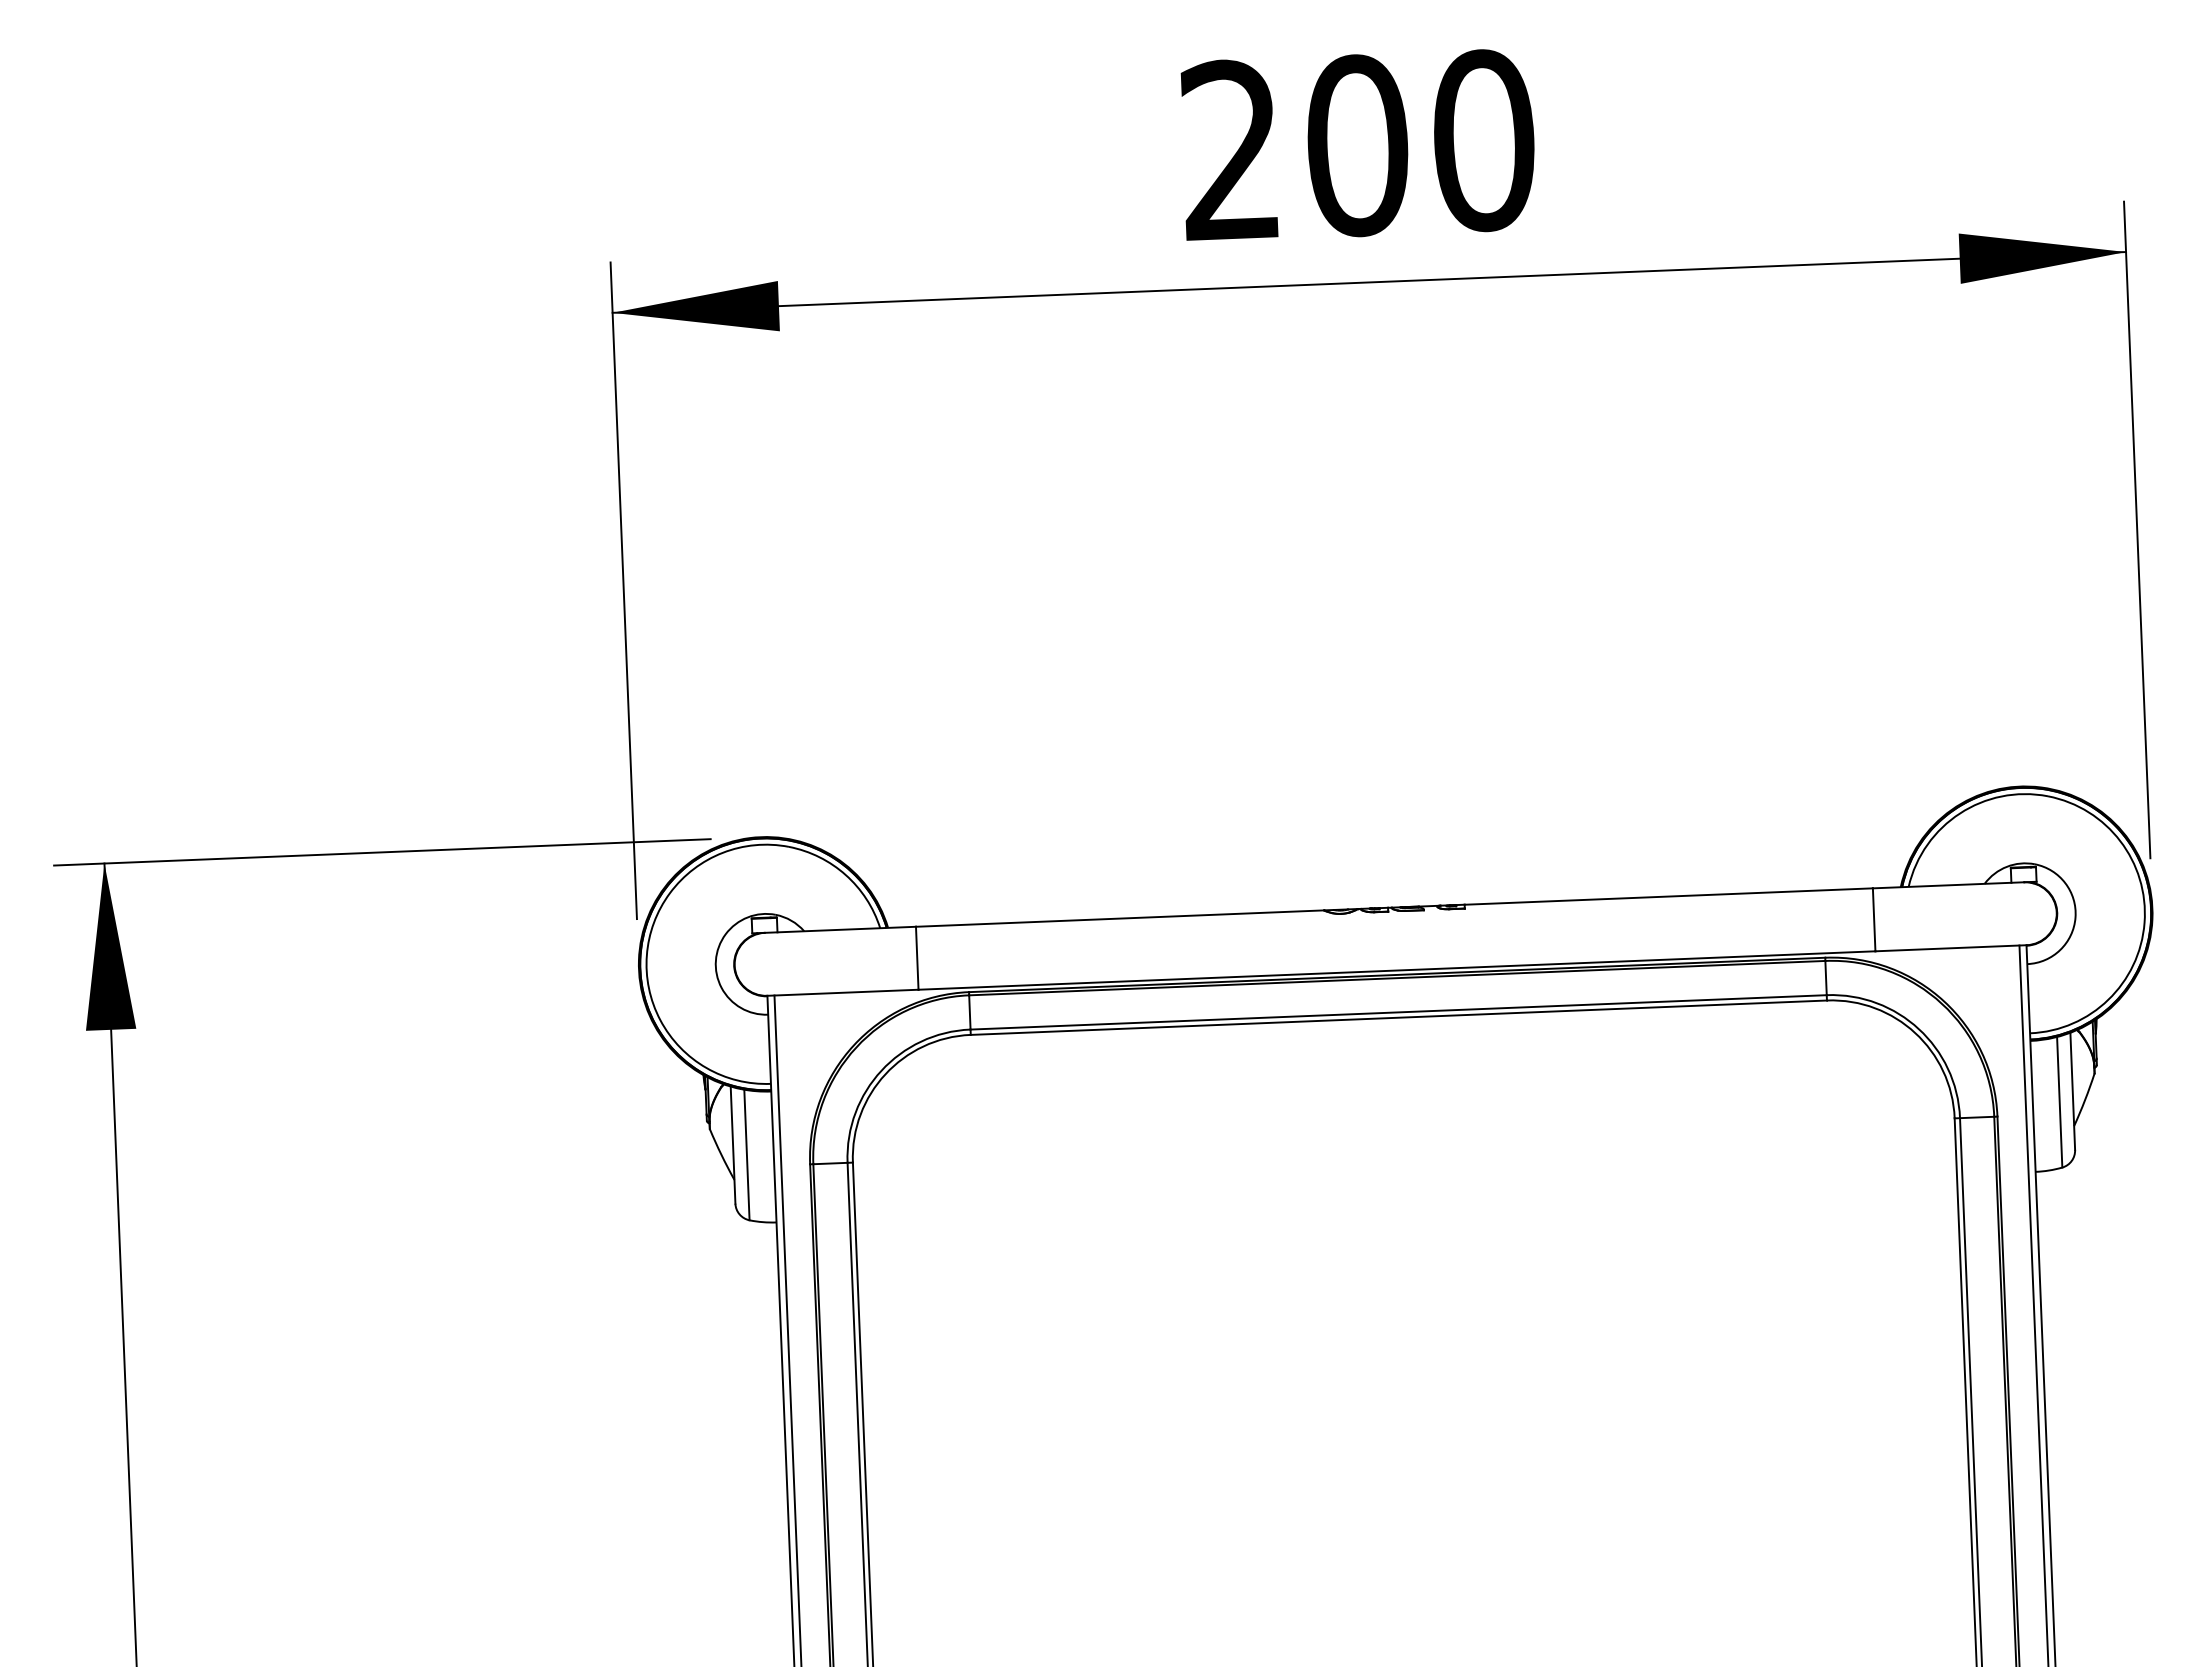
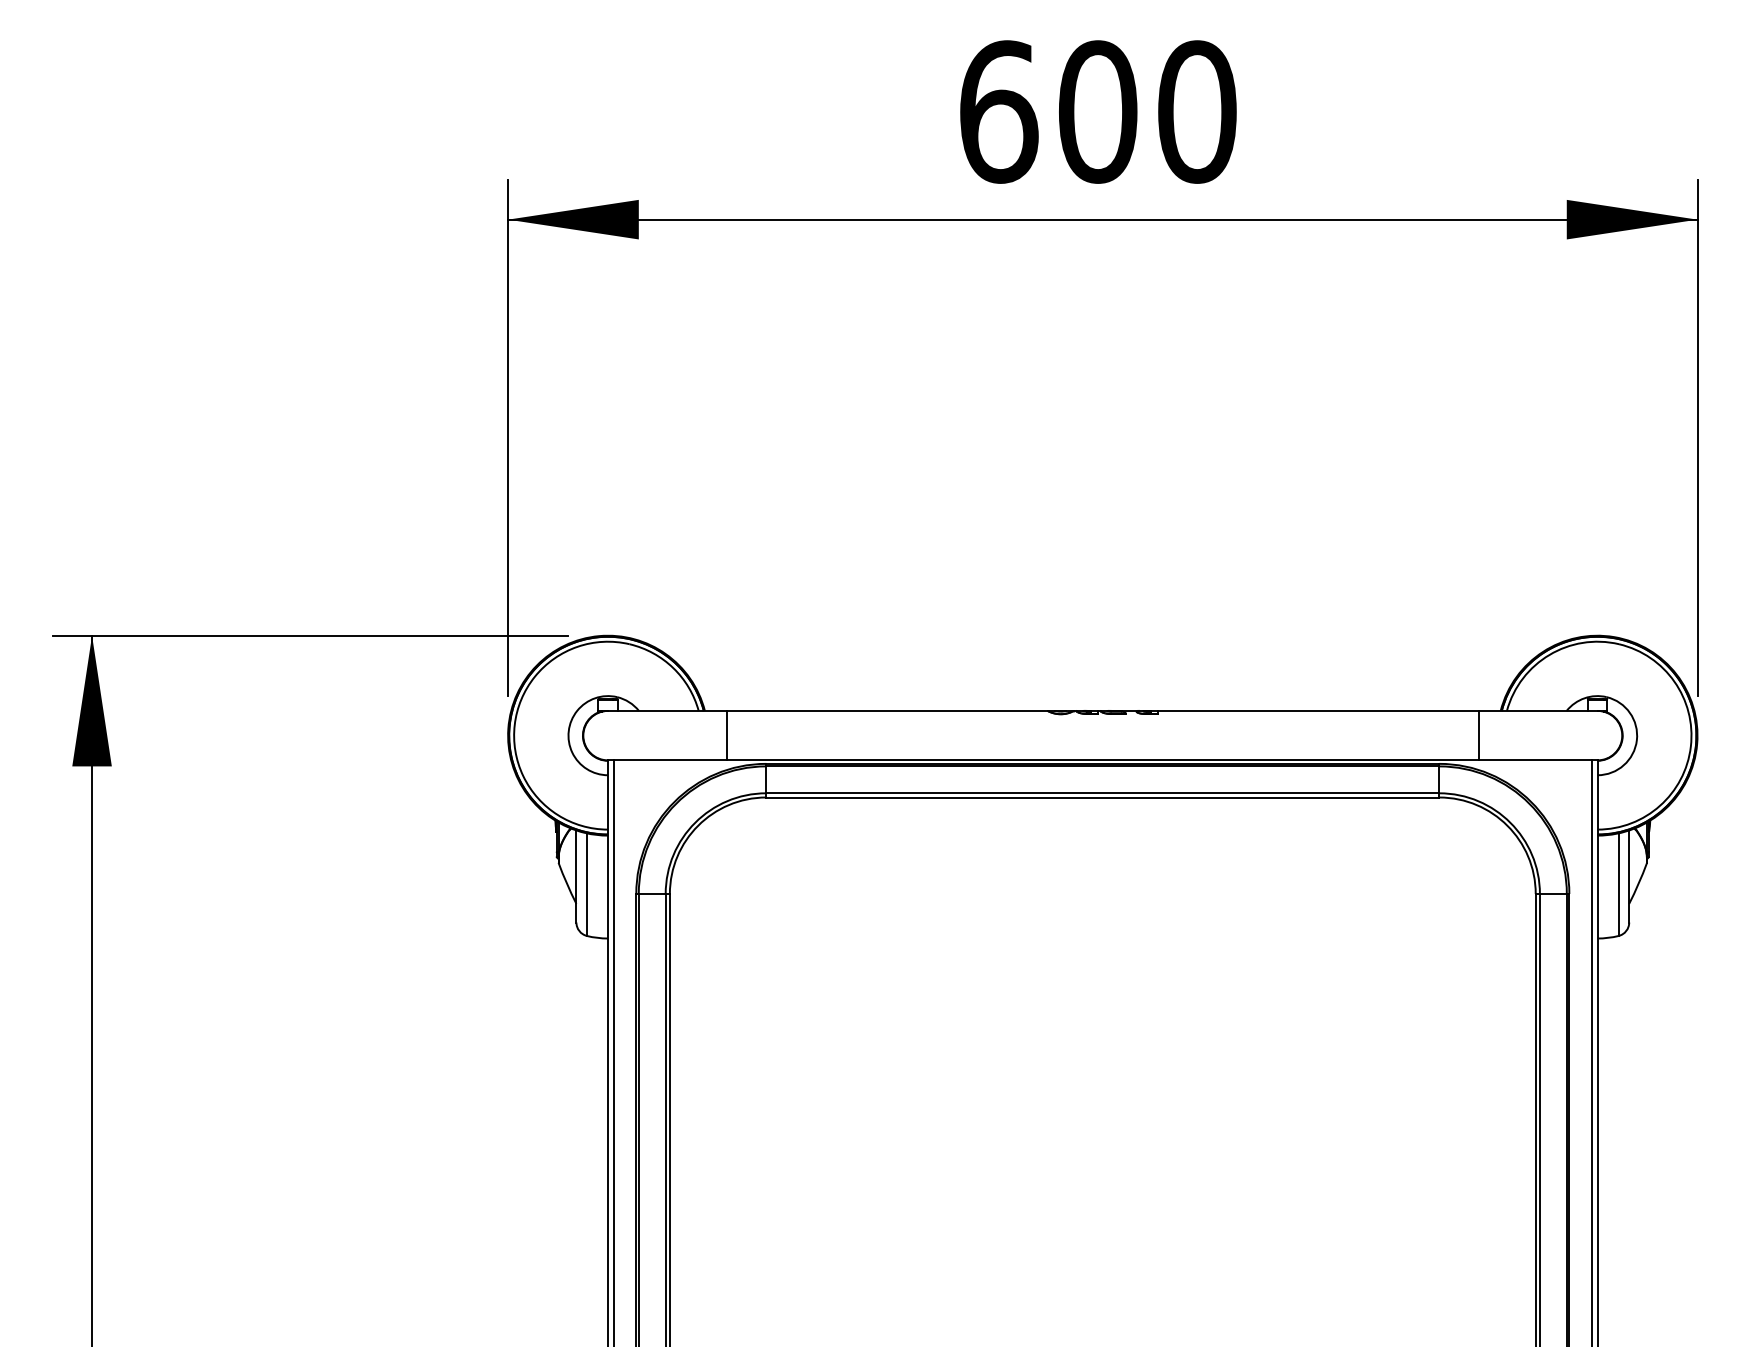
text: (1232, 150) -> (999, 111), 200 -> 600

